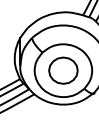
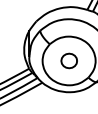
part: (63, 70) -> (69, 60), size x0.6

